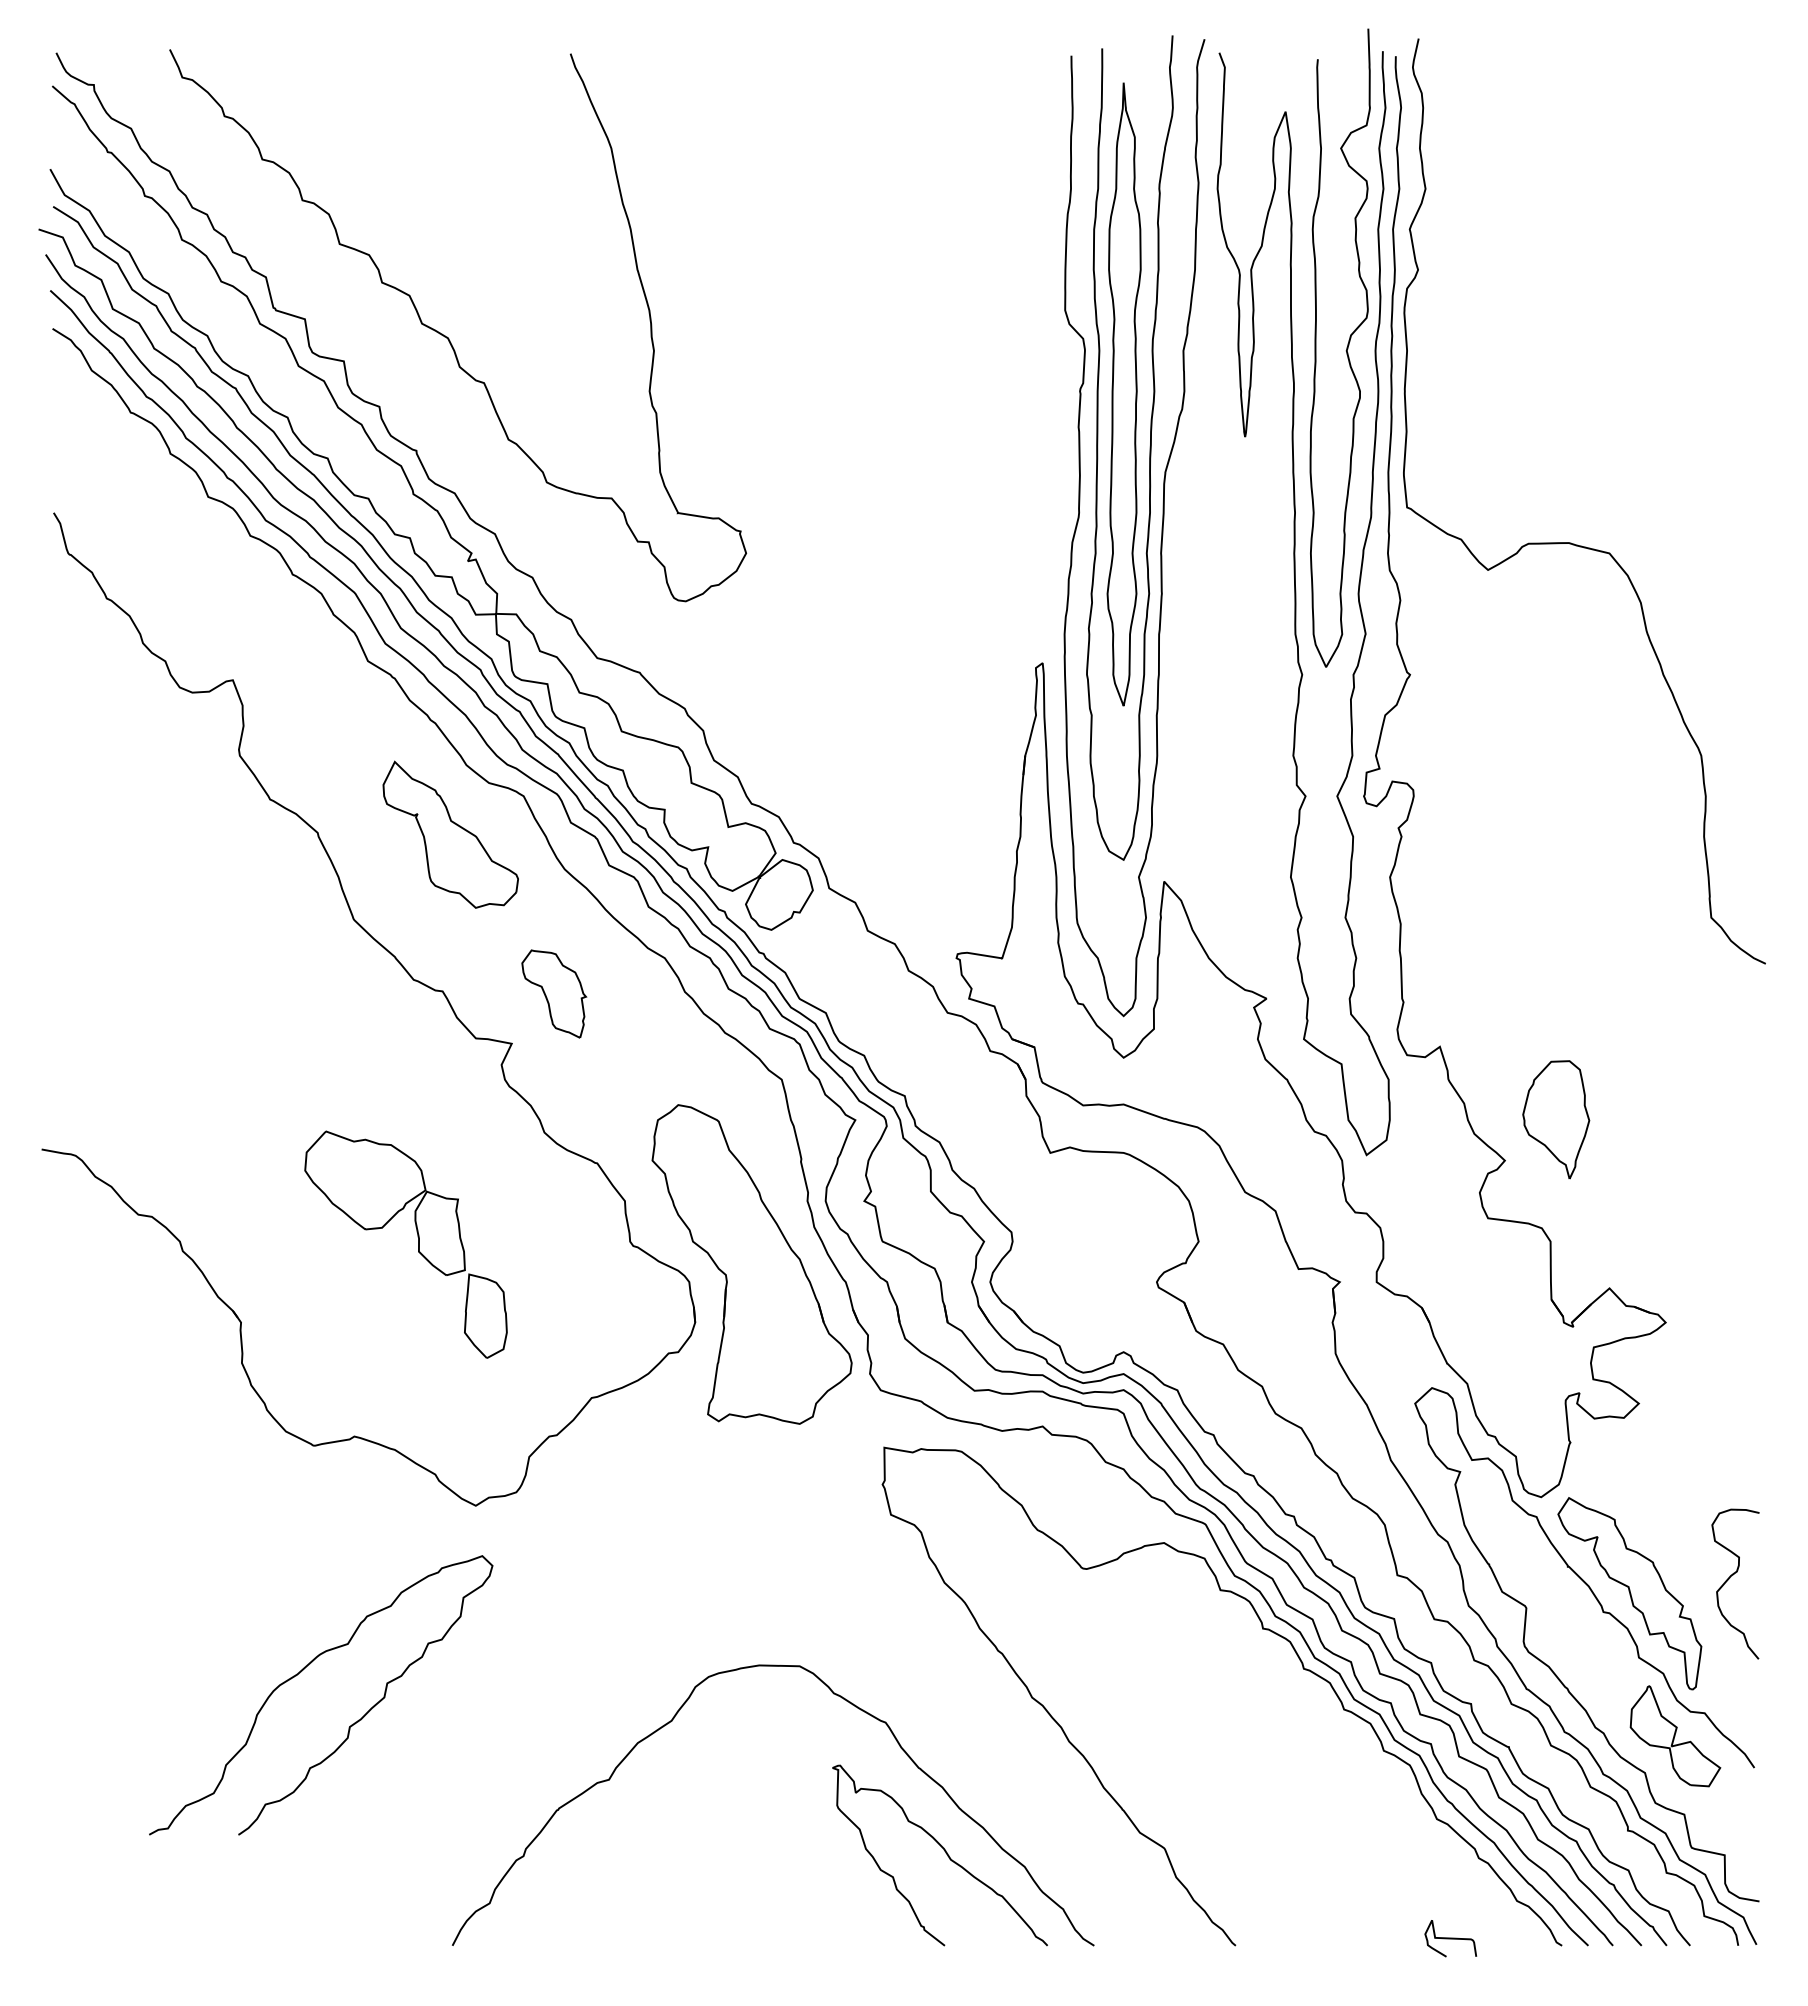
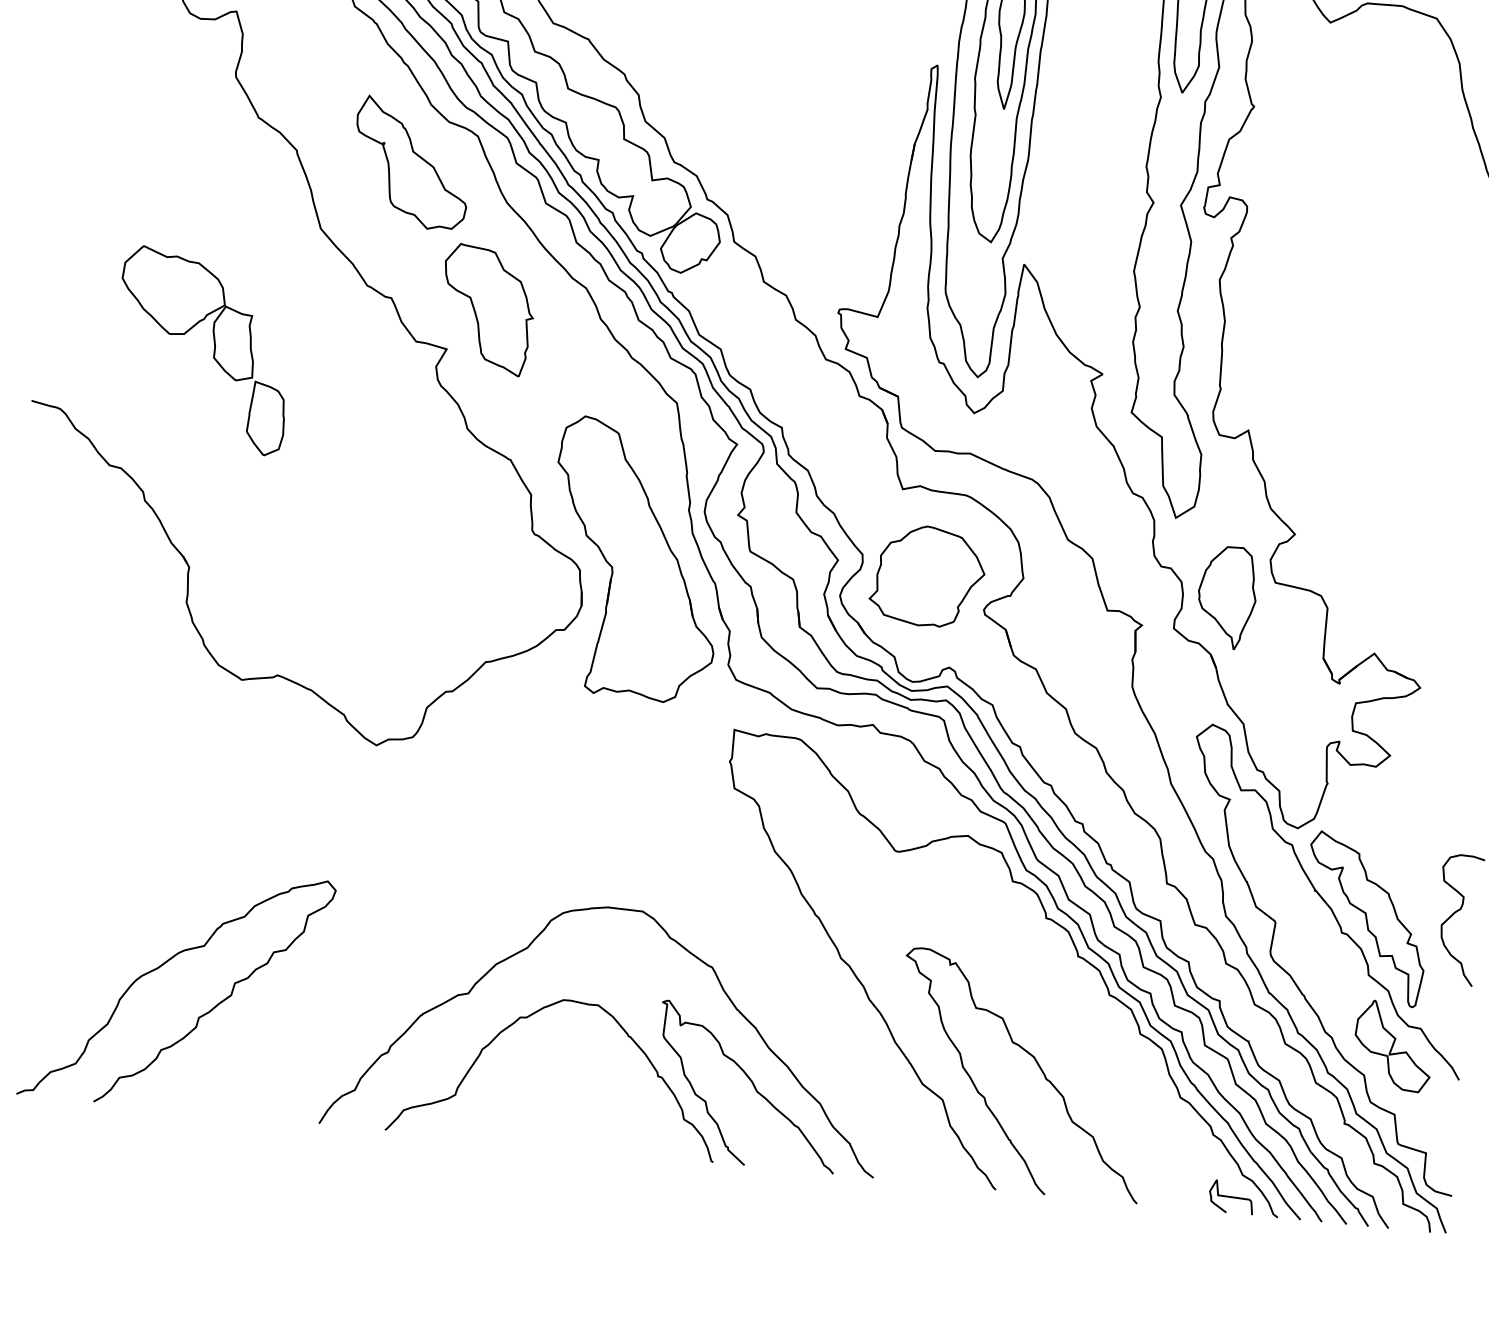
part: (554, 993) -> (487, 309), size x1.67
part: (1556, 1119) -> (1227, 597), moved
part: (418, 1244) -> (214, 351), moved
part: (1088, 1250) -> (927, 576), added
curve: (301, 1672) -> (161, 966), moved
curve: (1270, 1799) -> (1038, 1066), added
curve: (679, 1801) -> (527, 1018), added
curve: (1450, 1938) -> (1231, 1197), moved

